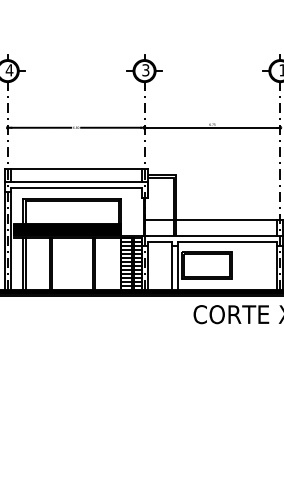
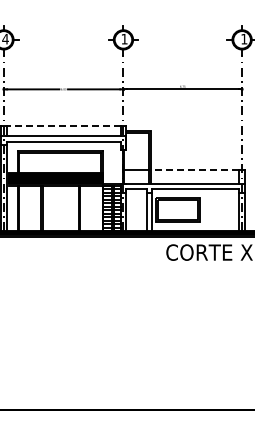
text: (145, 69) -> (124, 38), 3 -> 1
line: (75, 169) -> (63, 125), solid -> dashed
line: (225, 219) -> (194, 169), solid -> dashed

